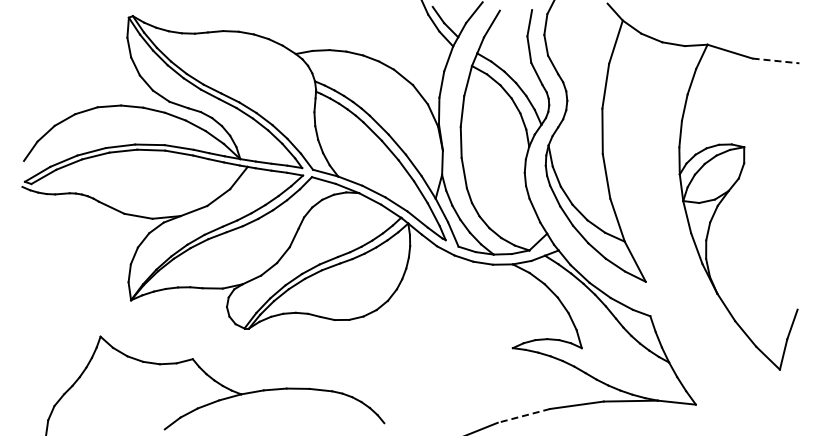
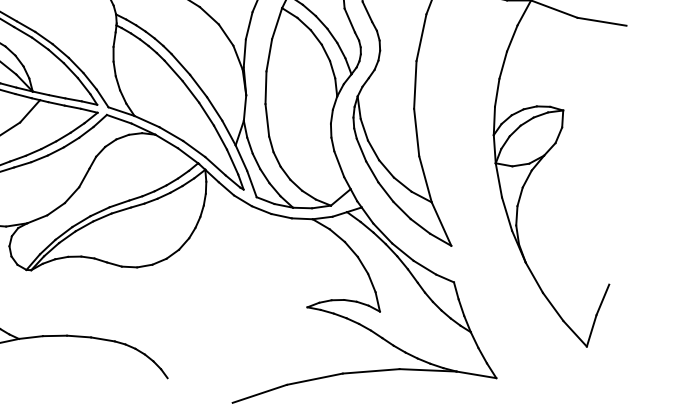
line: (776, 60) -> (602, 21), dashed -> solid
line: (523, 416) -> (314, 379), dashed -> solid

